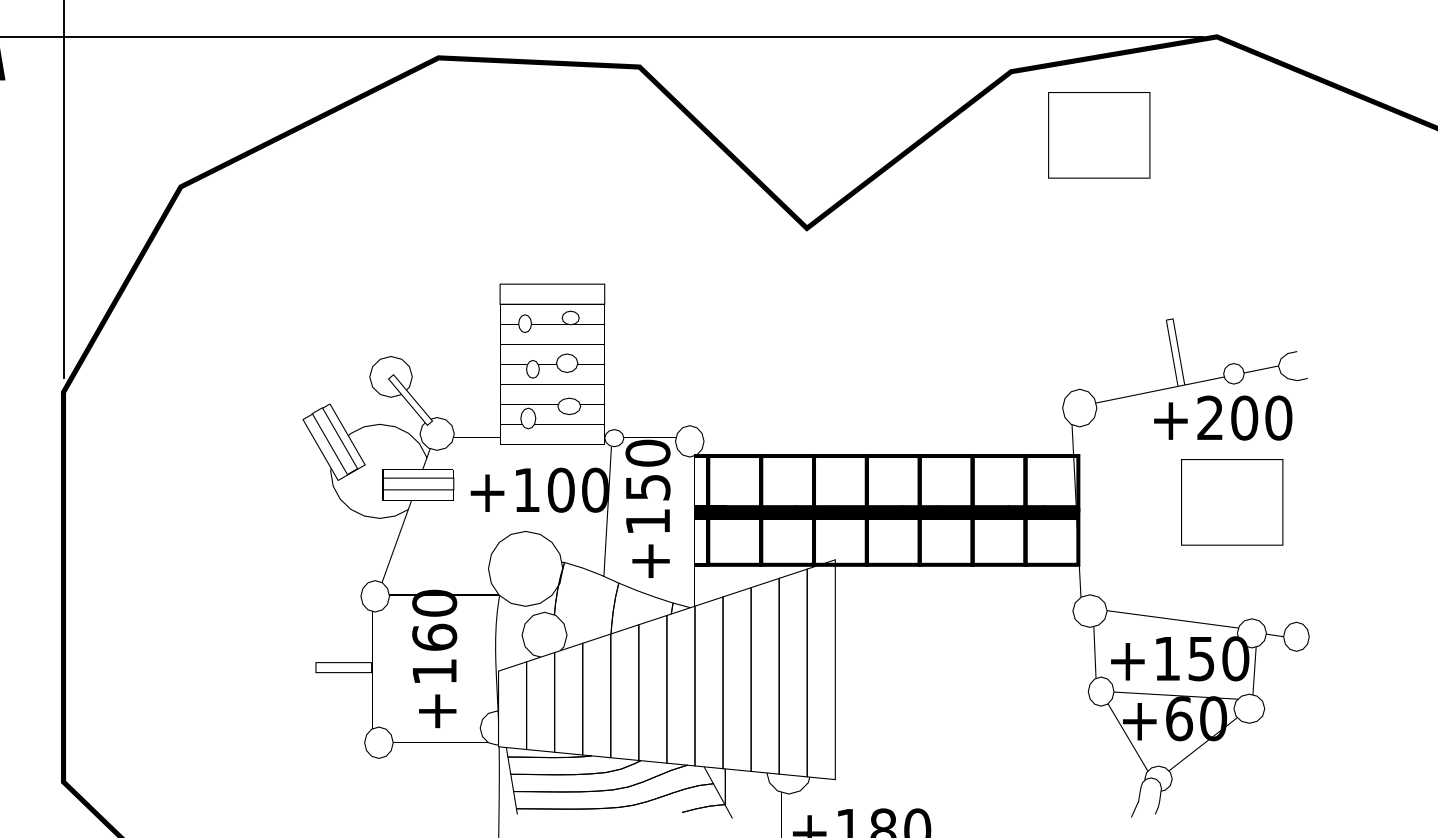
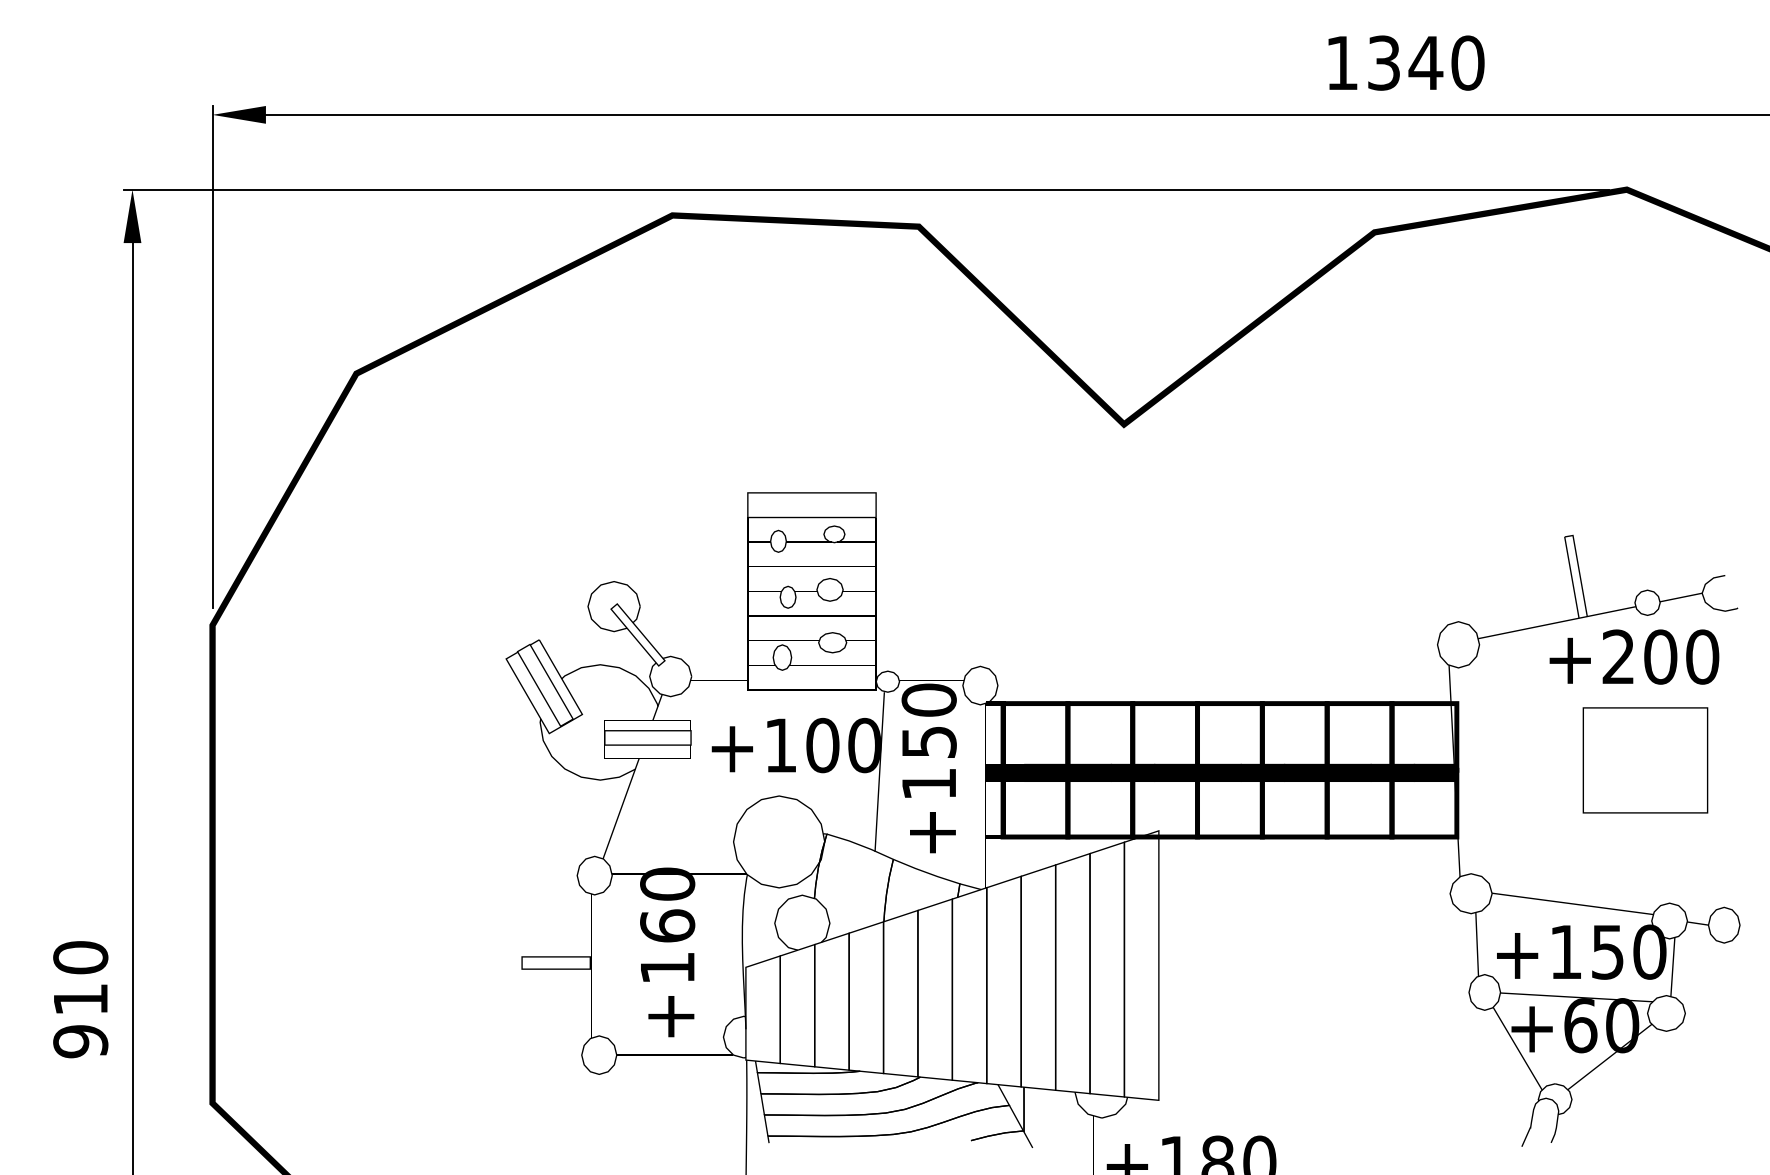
part: (1099, 135) -> (1482, 310), removed

